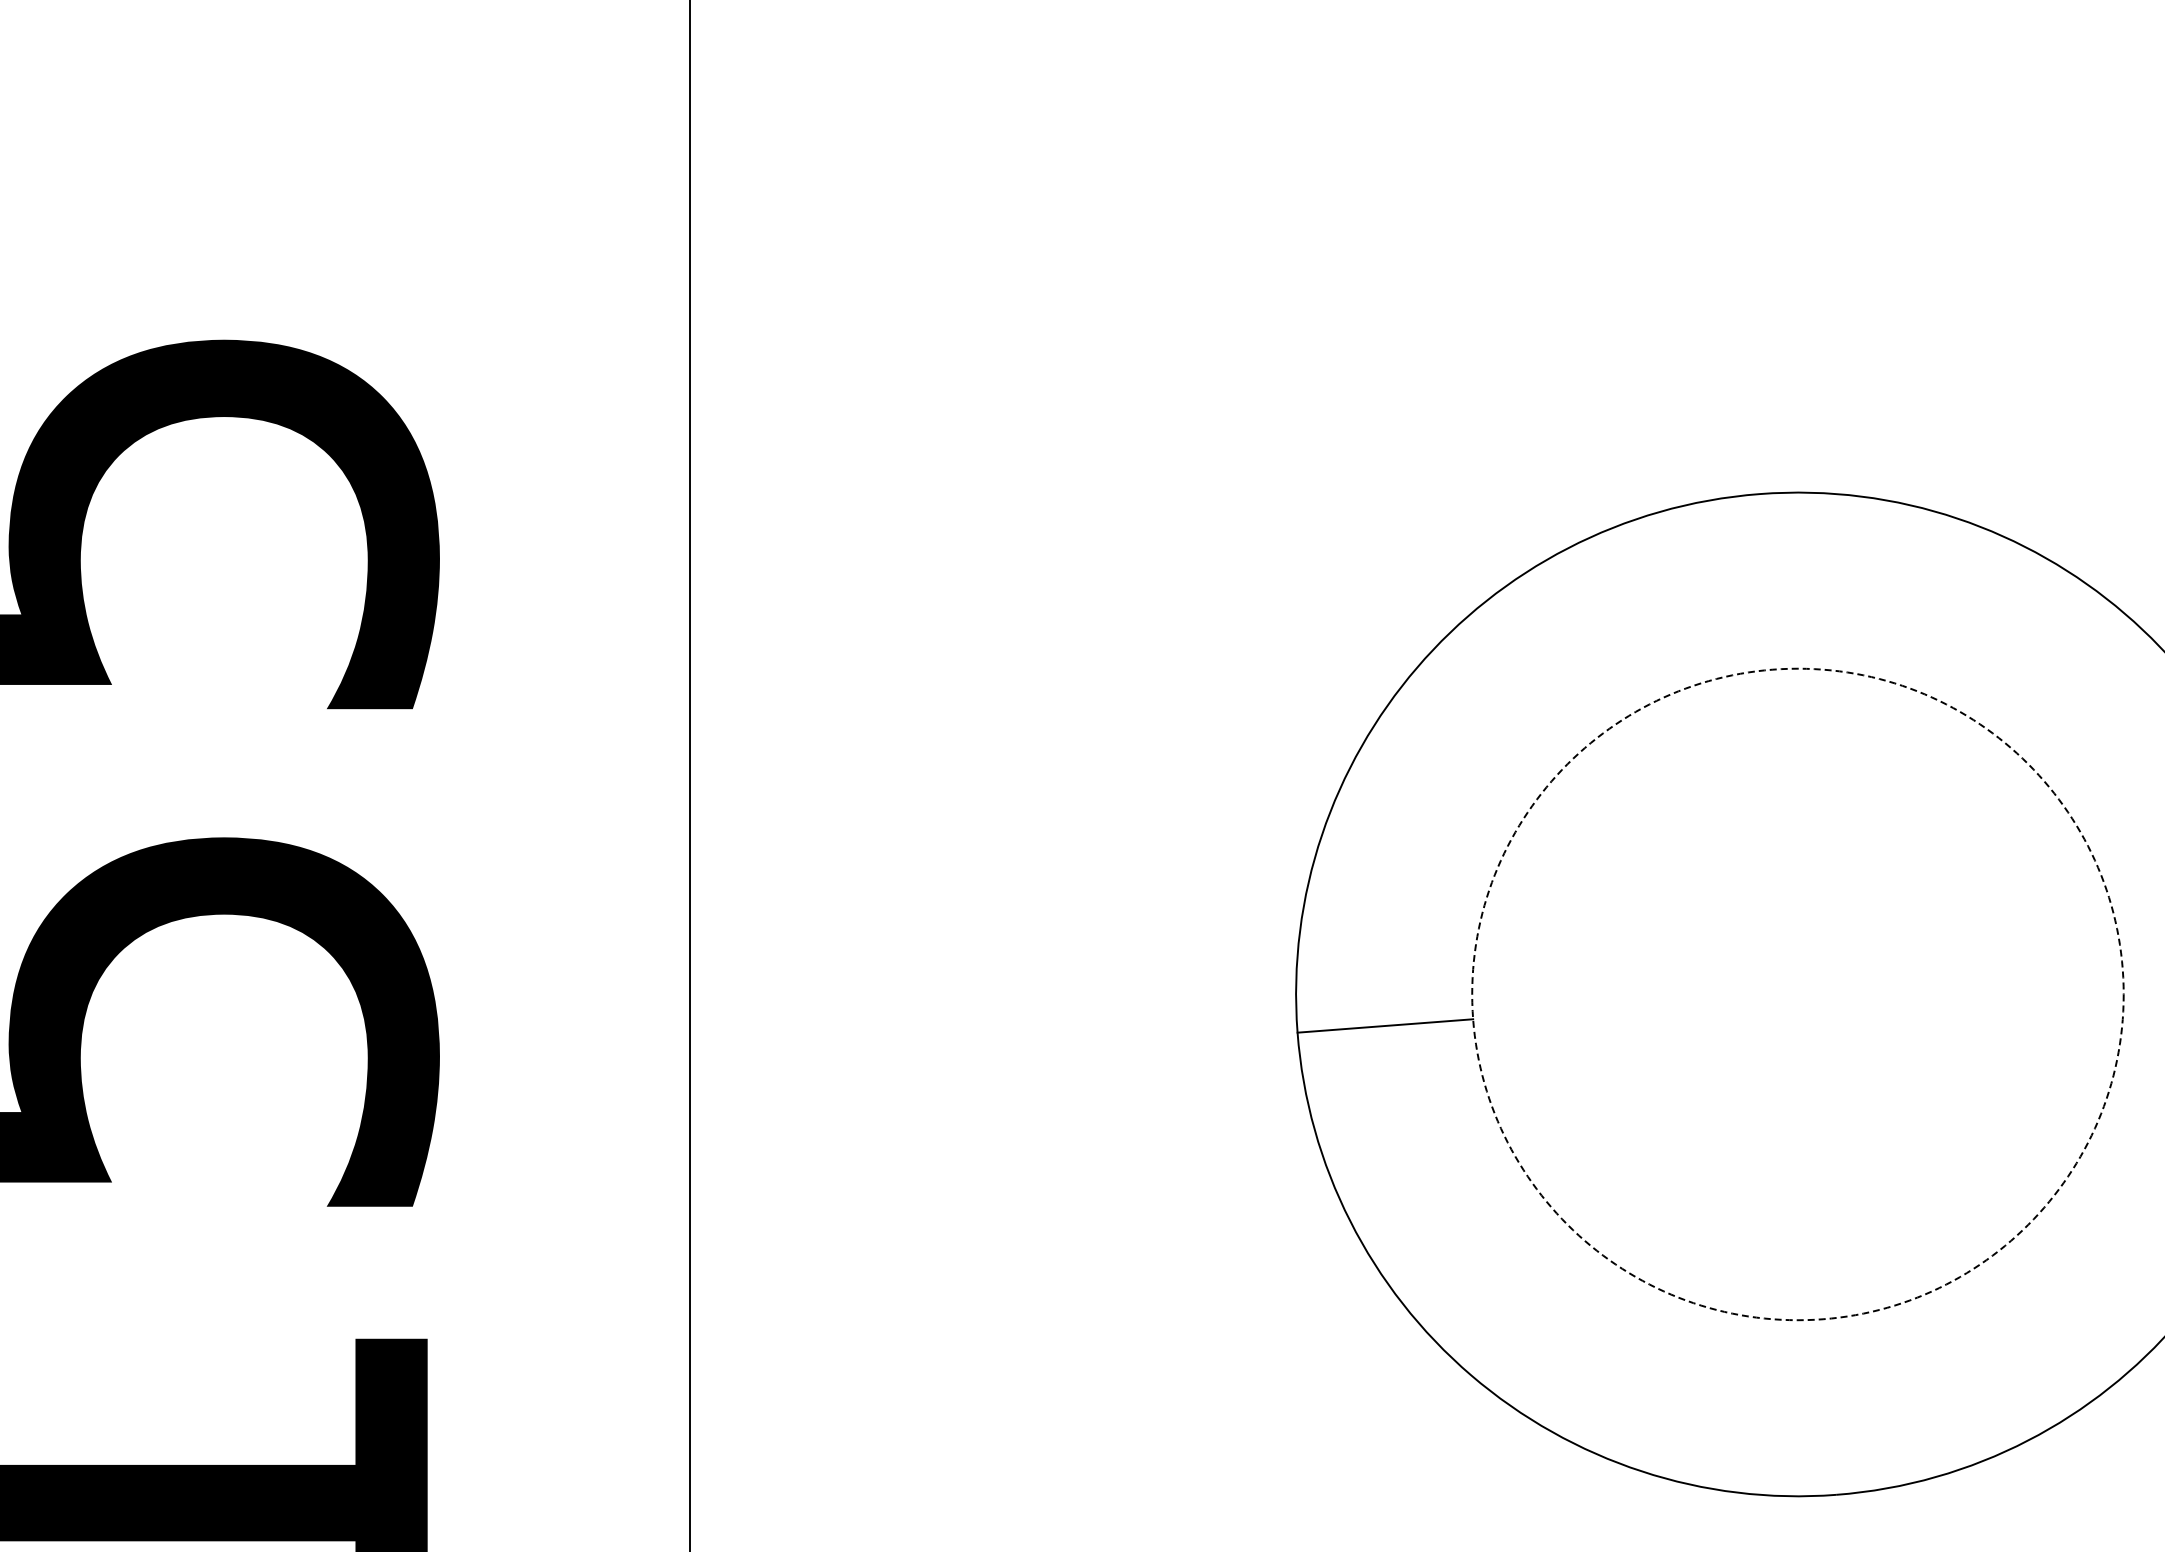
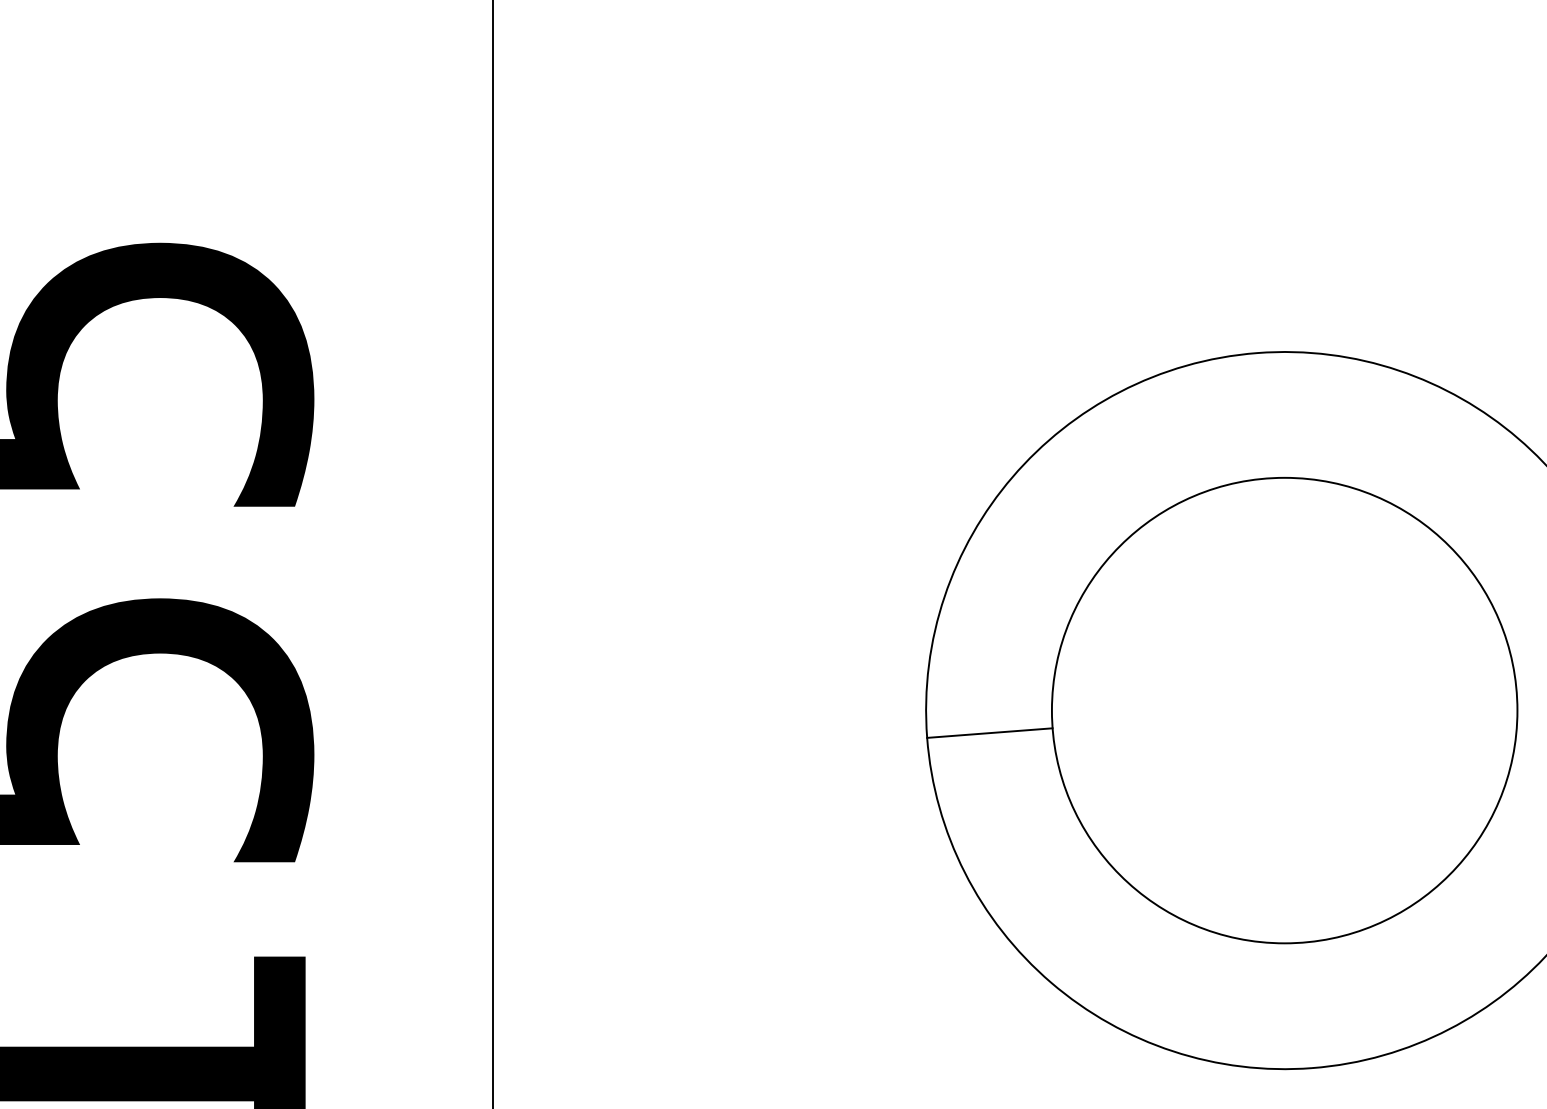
circle: (1797, 994) -> (1284, 710), dashed -> solid

